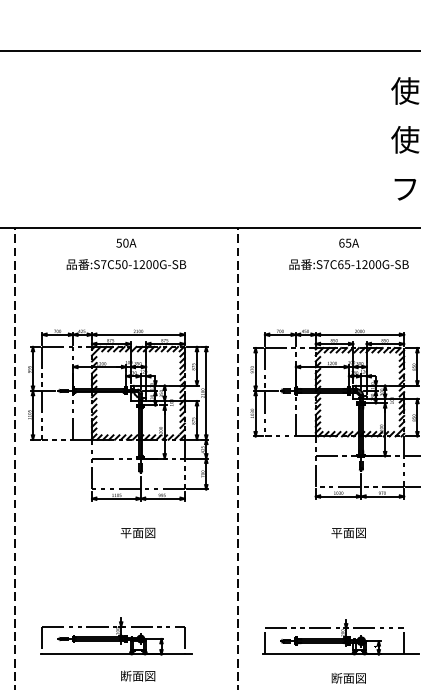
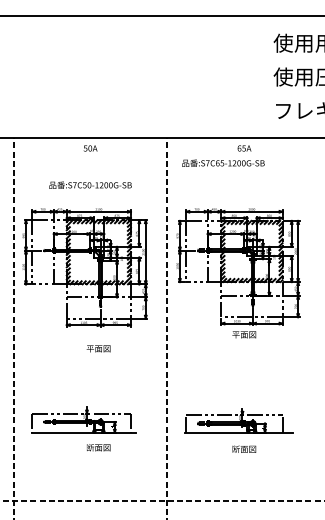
text: (126, 263) -> (90, 184), moved
text: (349, 263) -> (223, 162), moved
text: (349, 532) -> (244, 334), moved

